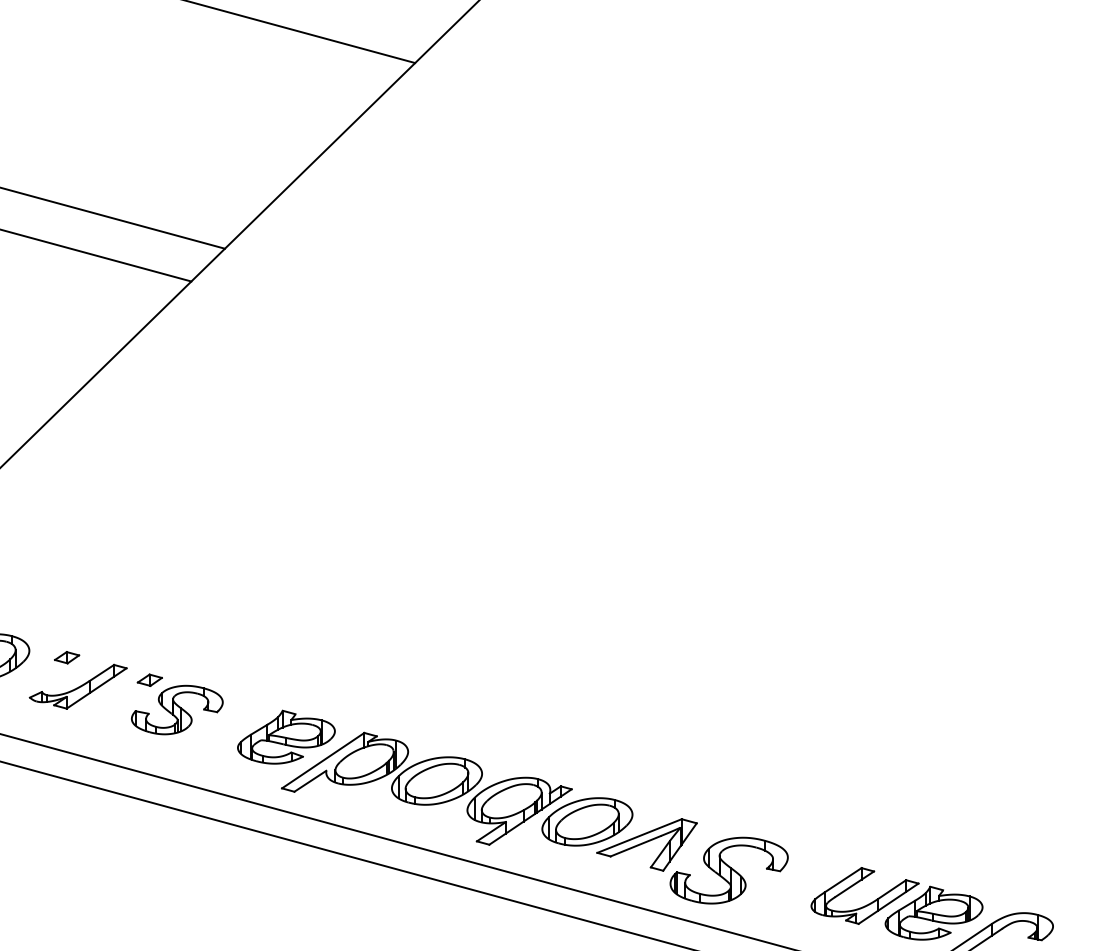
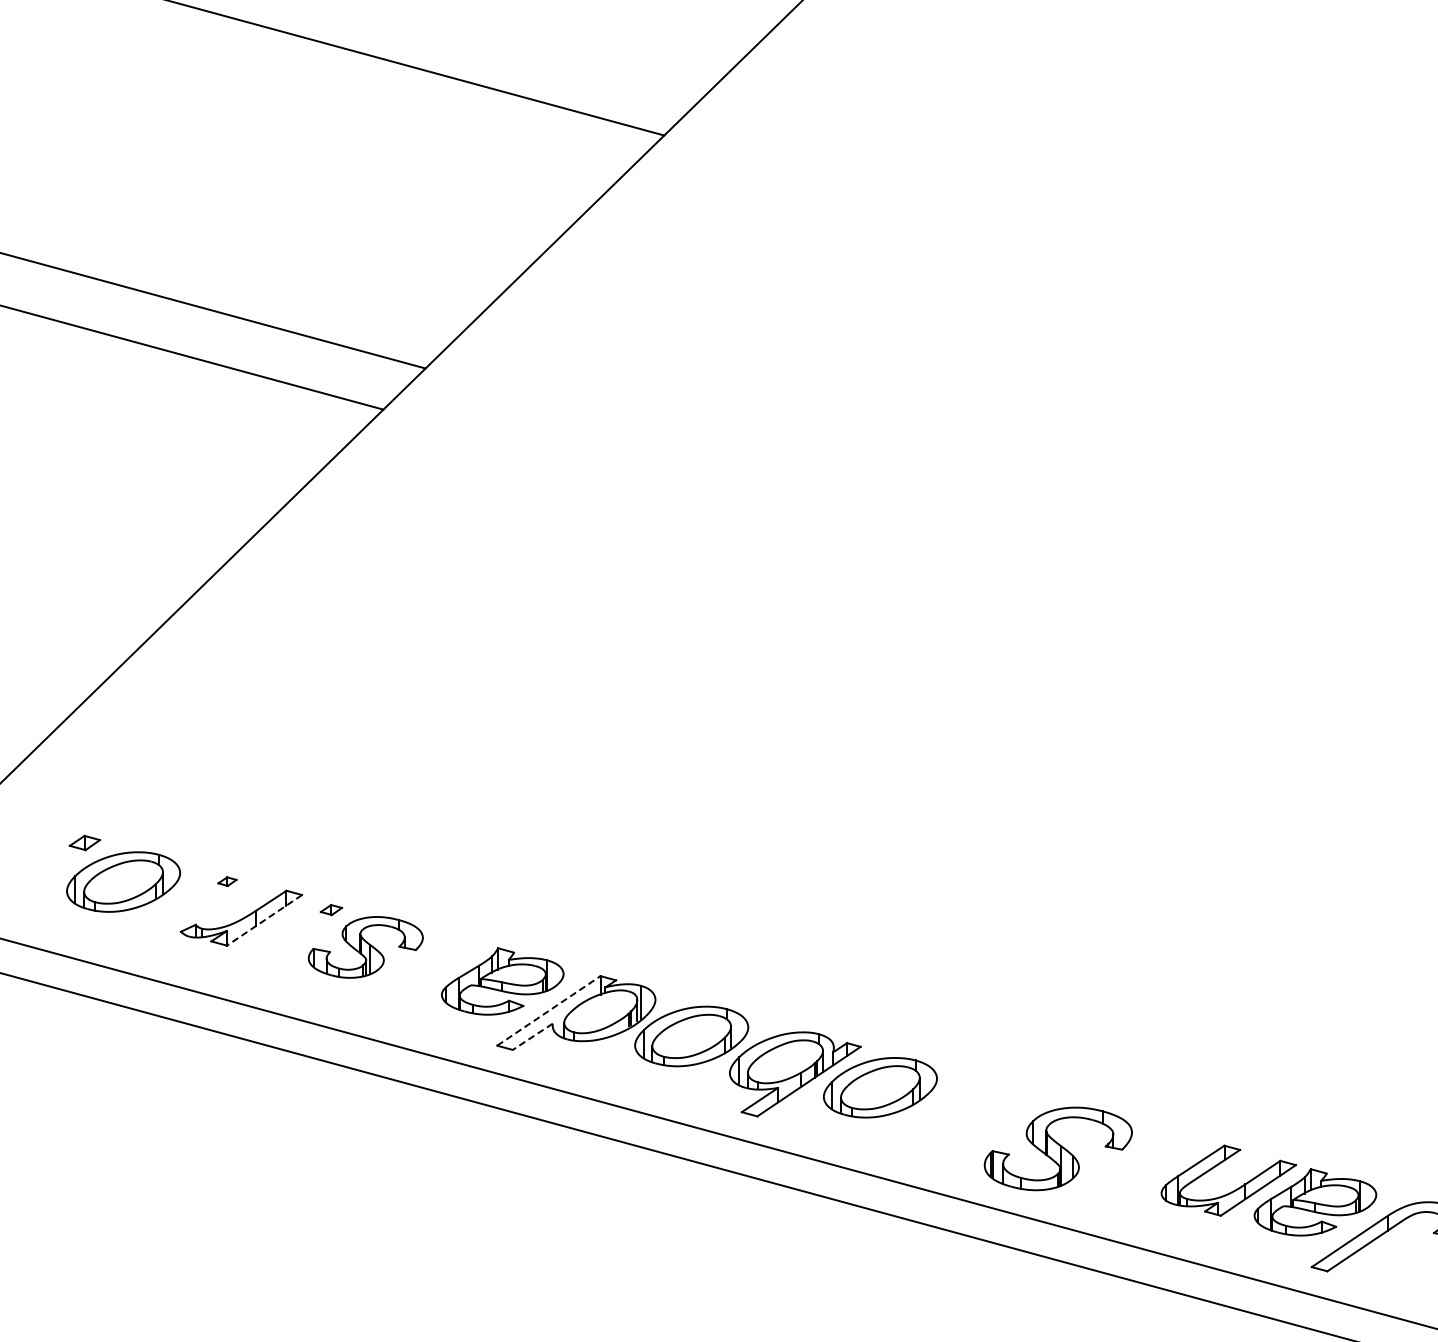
part: (67, 657) -> (227, 881), size x0.6
part: (149, 679) -> (331, 909), size x0.7
line: (96, 688) -> (264, 920), solid -> dashed
line: (323, 760) -> (549, 1010), solid -> dashed
line: (310, 781) -> (532, 1036), solid -> dashed
part: (646, 844) -> (954, 1116), removed

